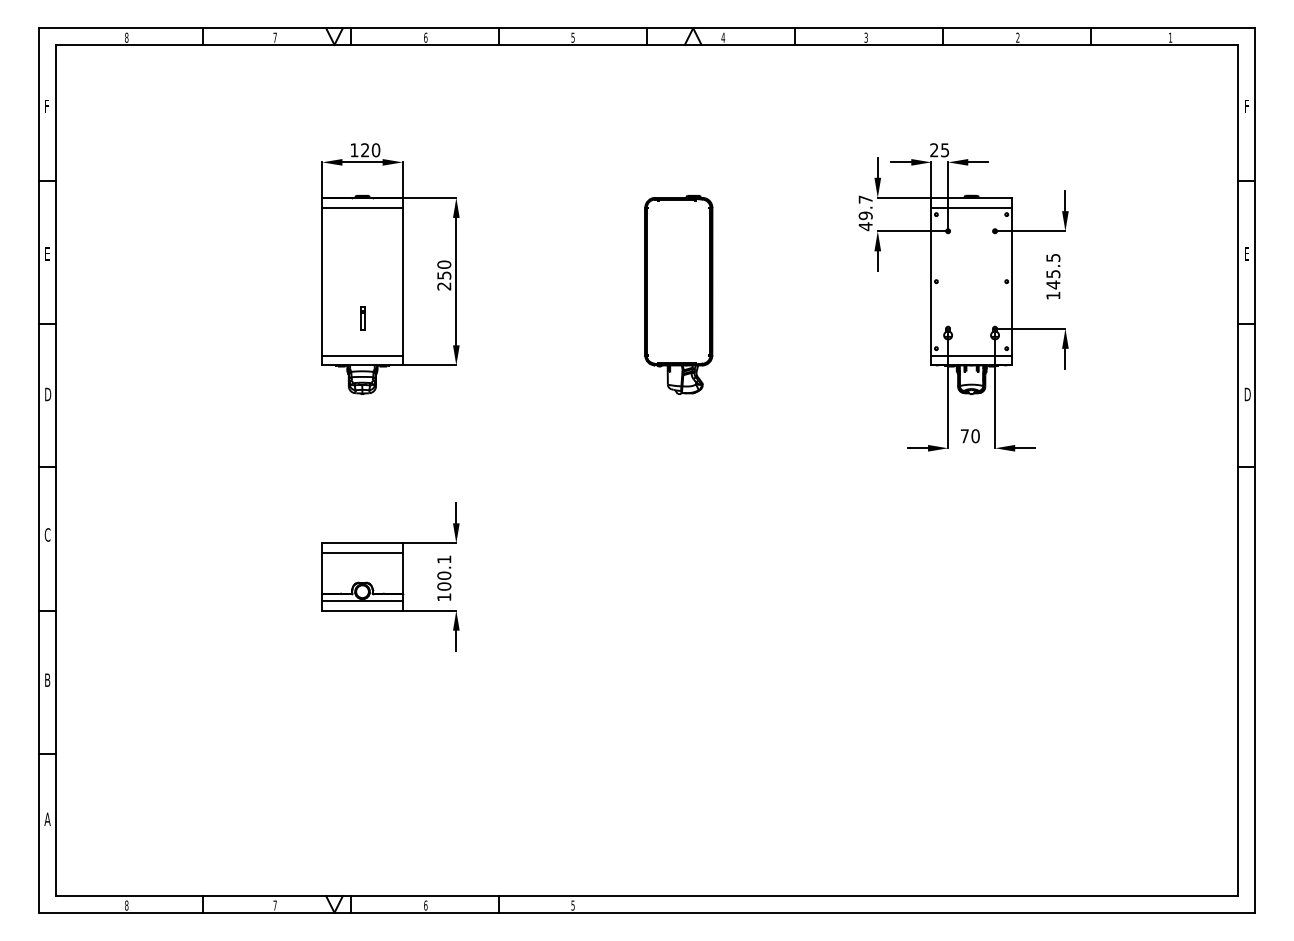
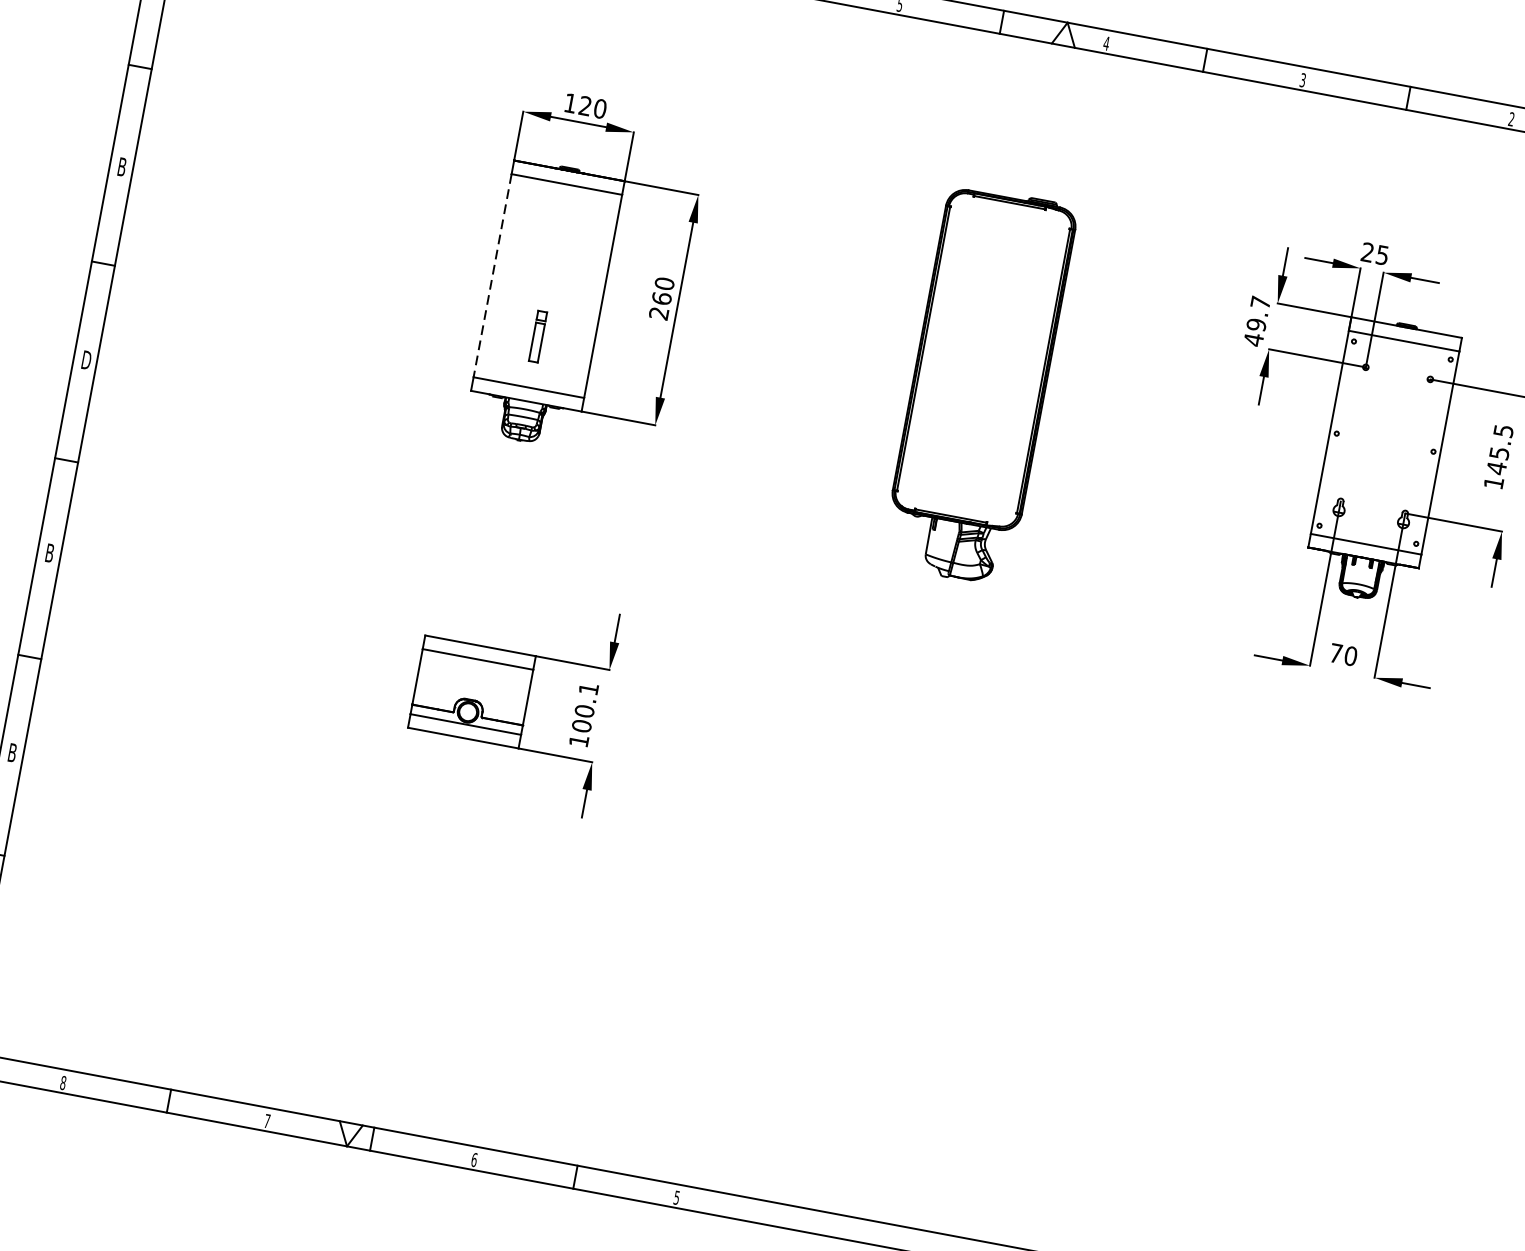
text: (47, 253) -> (122, 166), E -> B
text: (444, 275) -> (662, 298), 250 -> 260
line: (322, 281) -> (492, 275), solid -> dashed
part: (678, 294) -> (978, 384), size x1.4
part: (362, 318) -> (538, 336), size x1.6
text: (47, 534) -> (49, 552), C -> B

